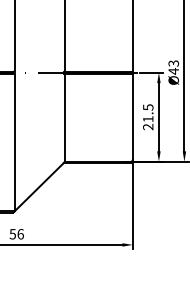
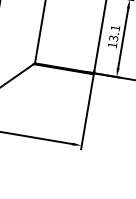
text: (148, 117) -> (114, 37), 21.5 -> 13.1

